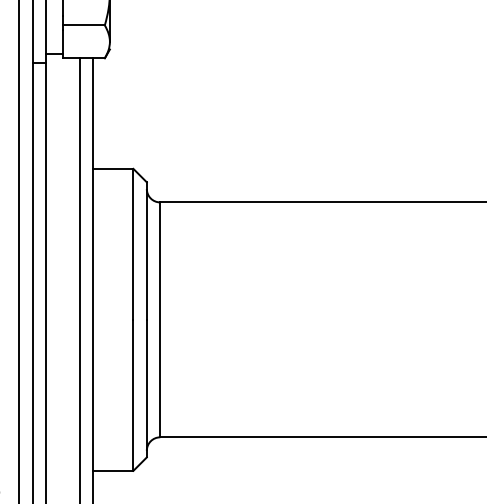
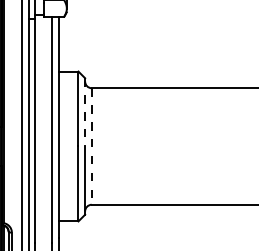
line: (147, 251) -> (85, 112), solid -> dashed
line: (159, 319) -> (91, 146), solid -> dashed

